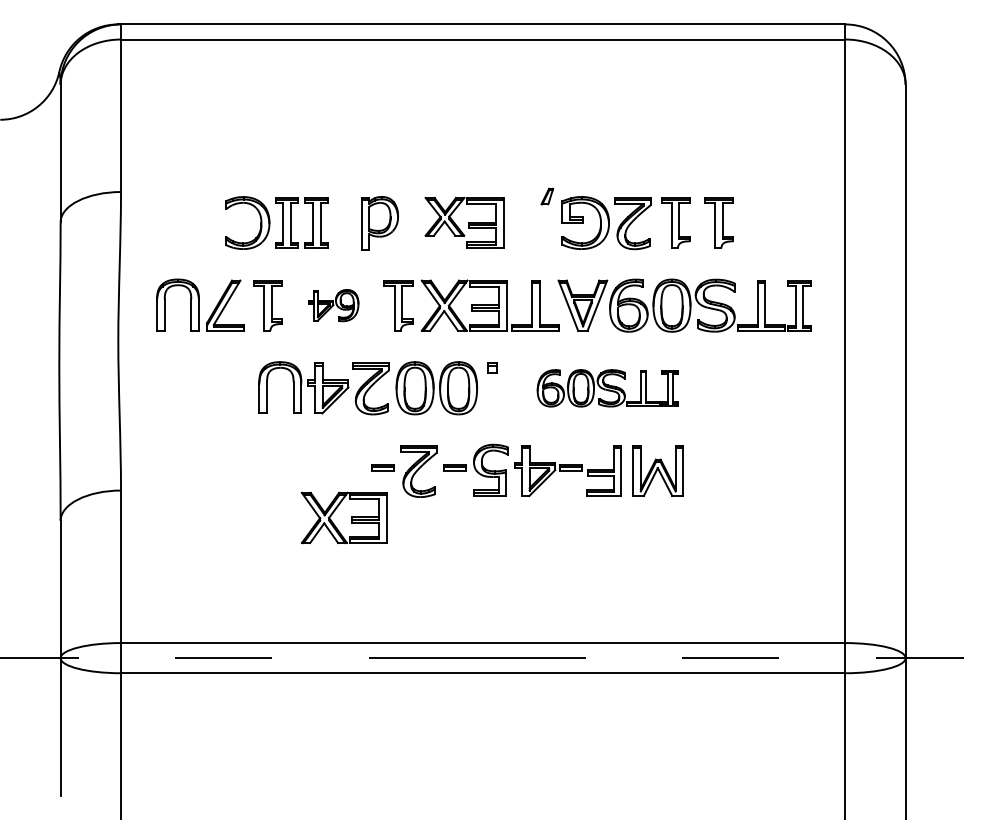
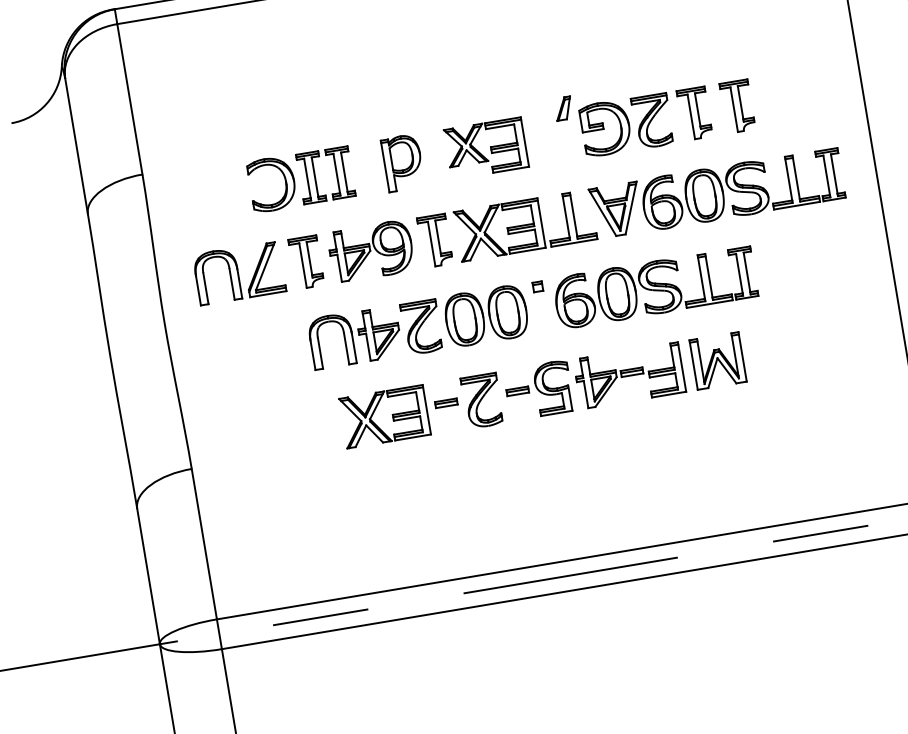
part: (547, 196) -> (563, 108), size x1.43
part: (333, 305) -> (370, 251), size x1.67
part: (607, 388) -> (654, 288), size x1.43
part: (351, 517) -> (392, 415), moved

